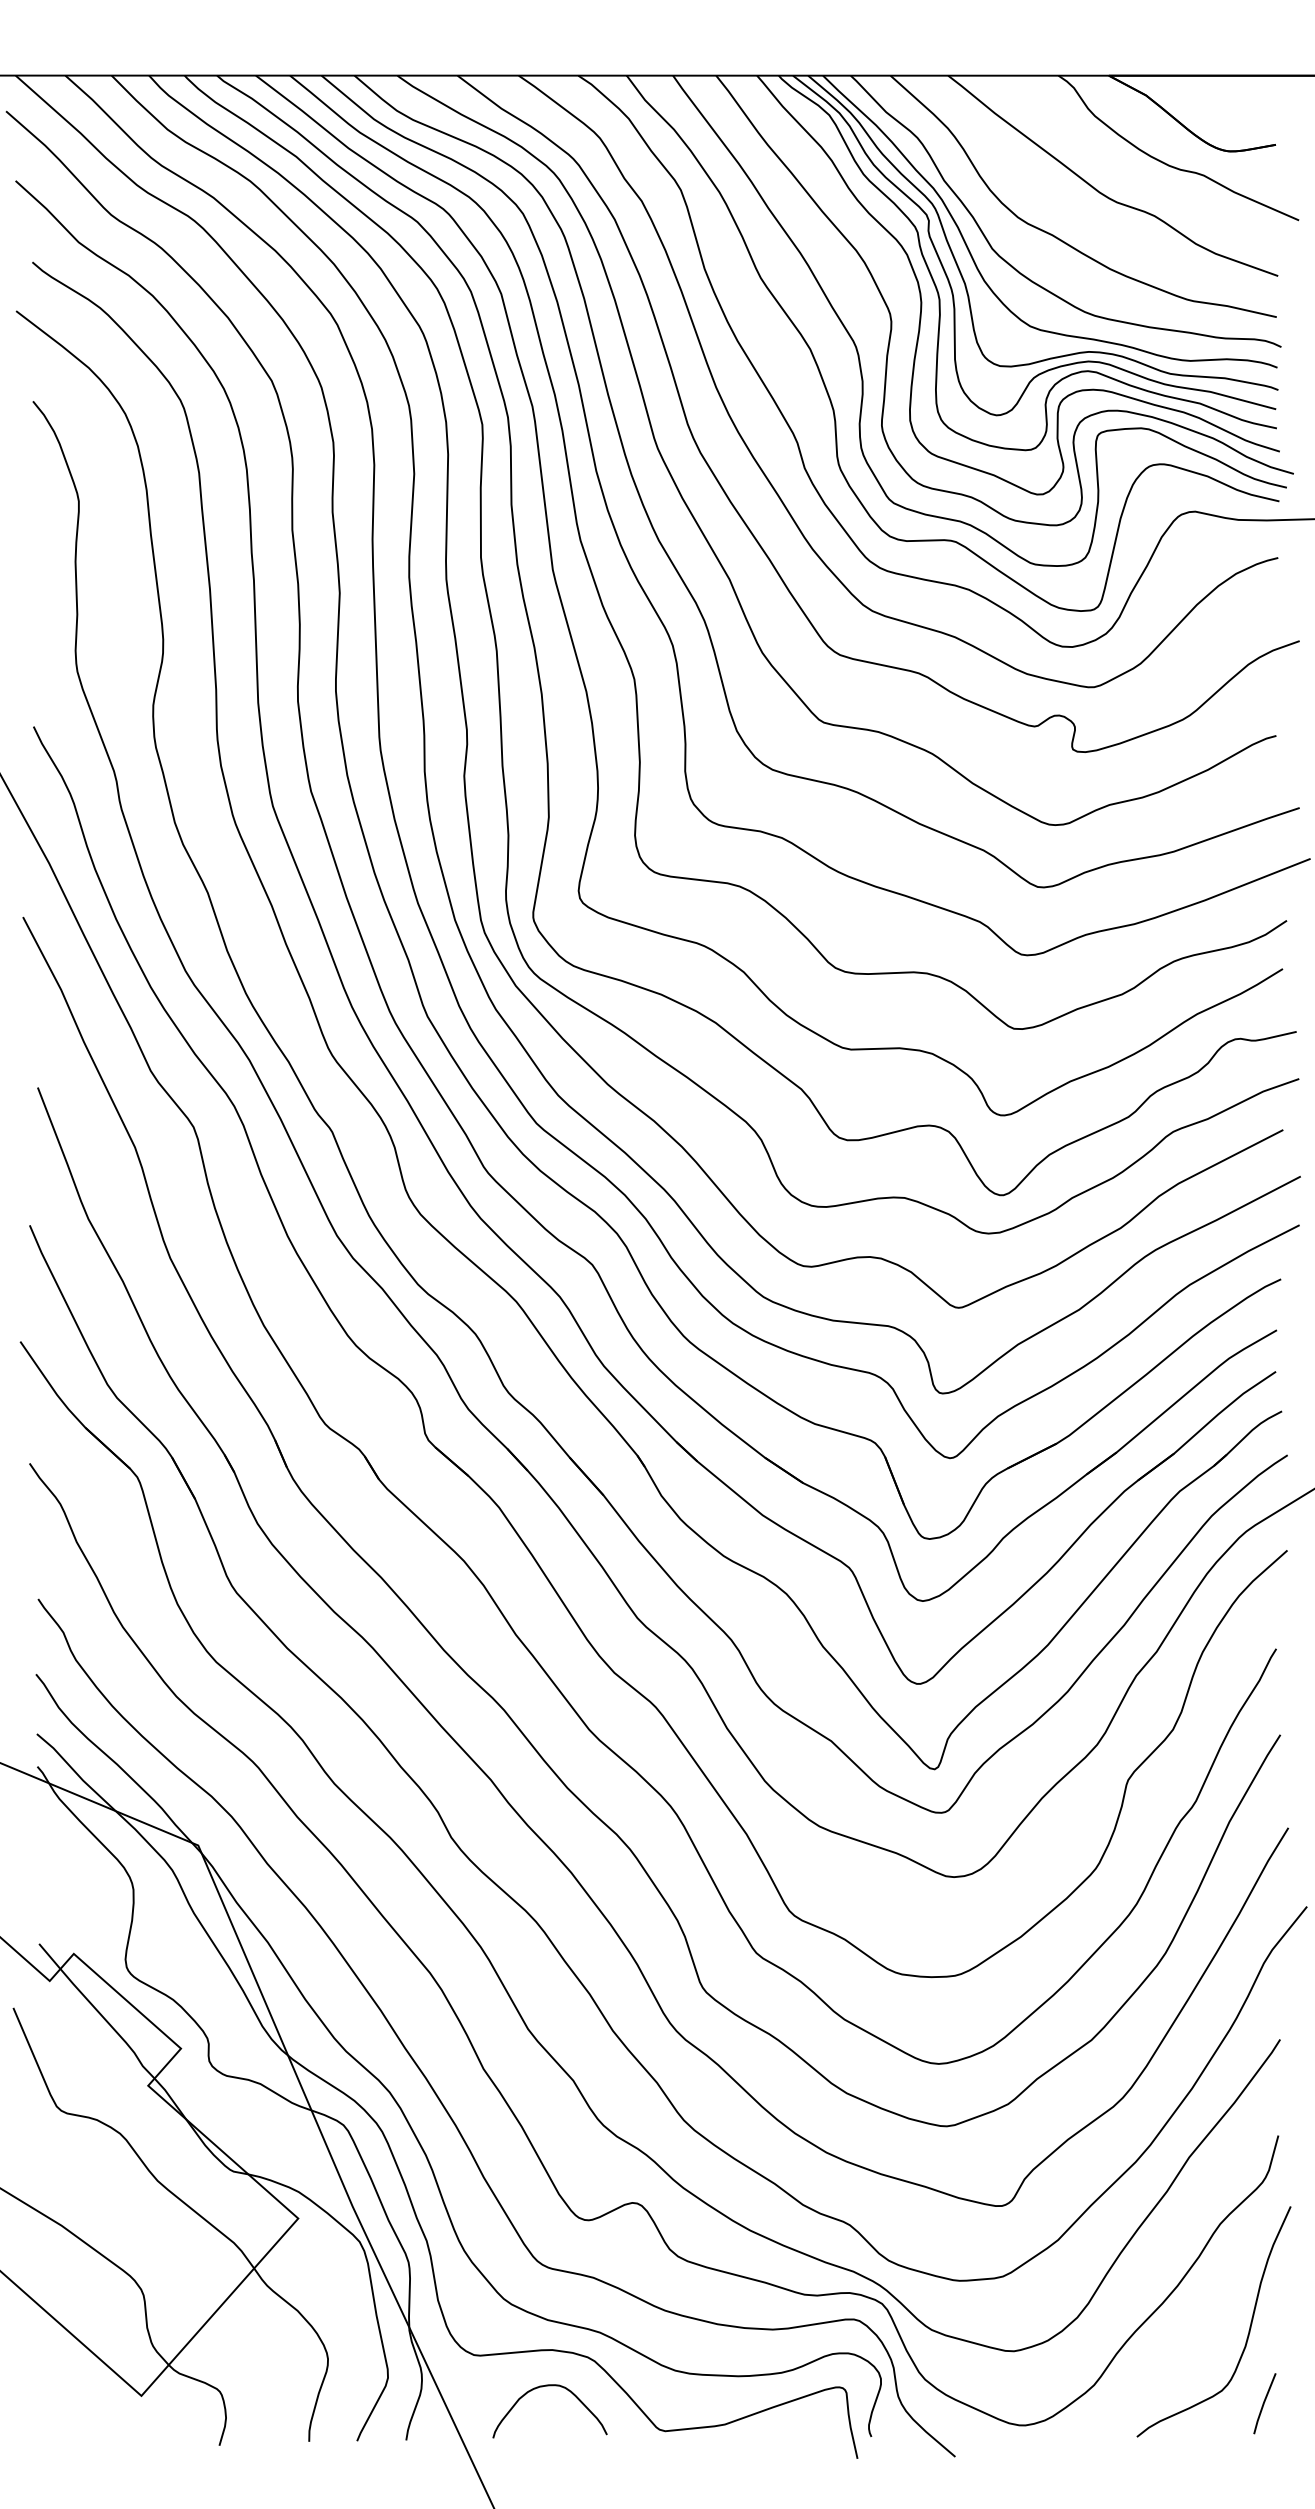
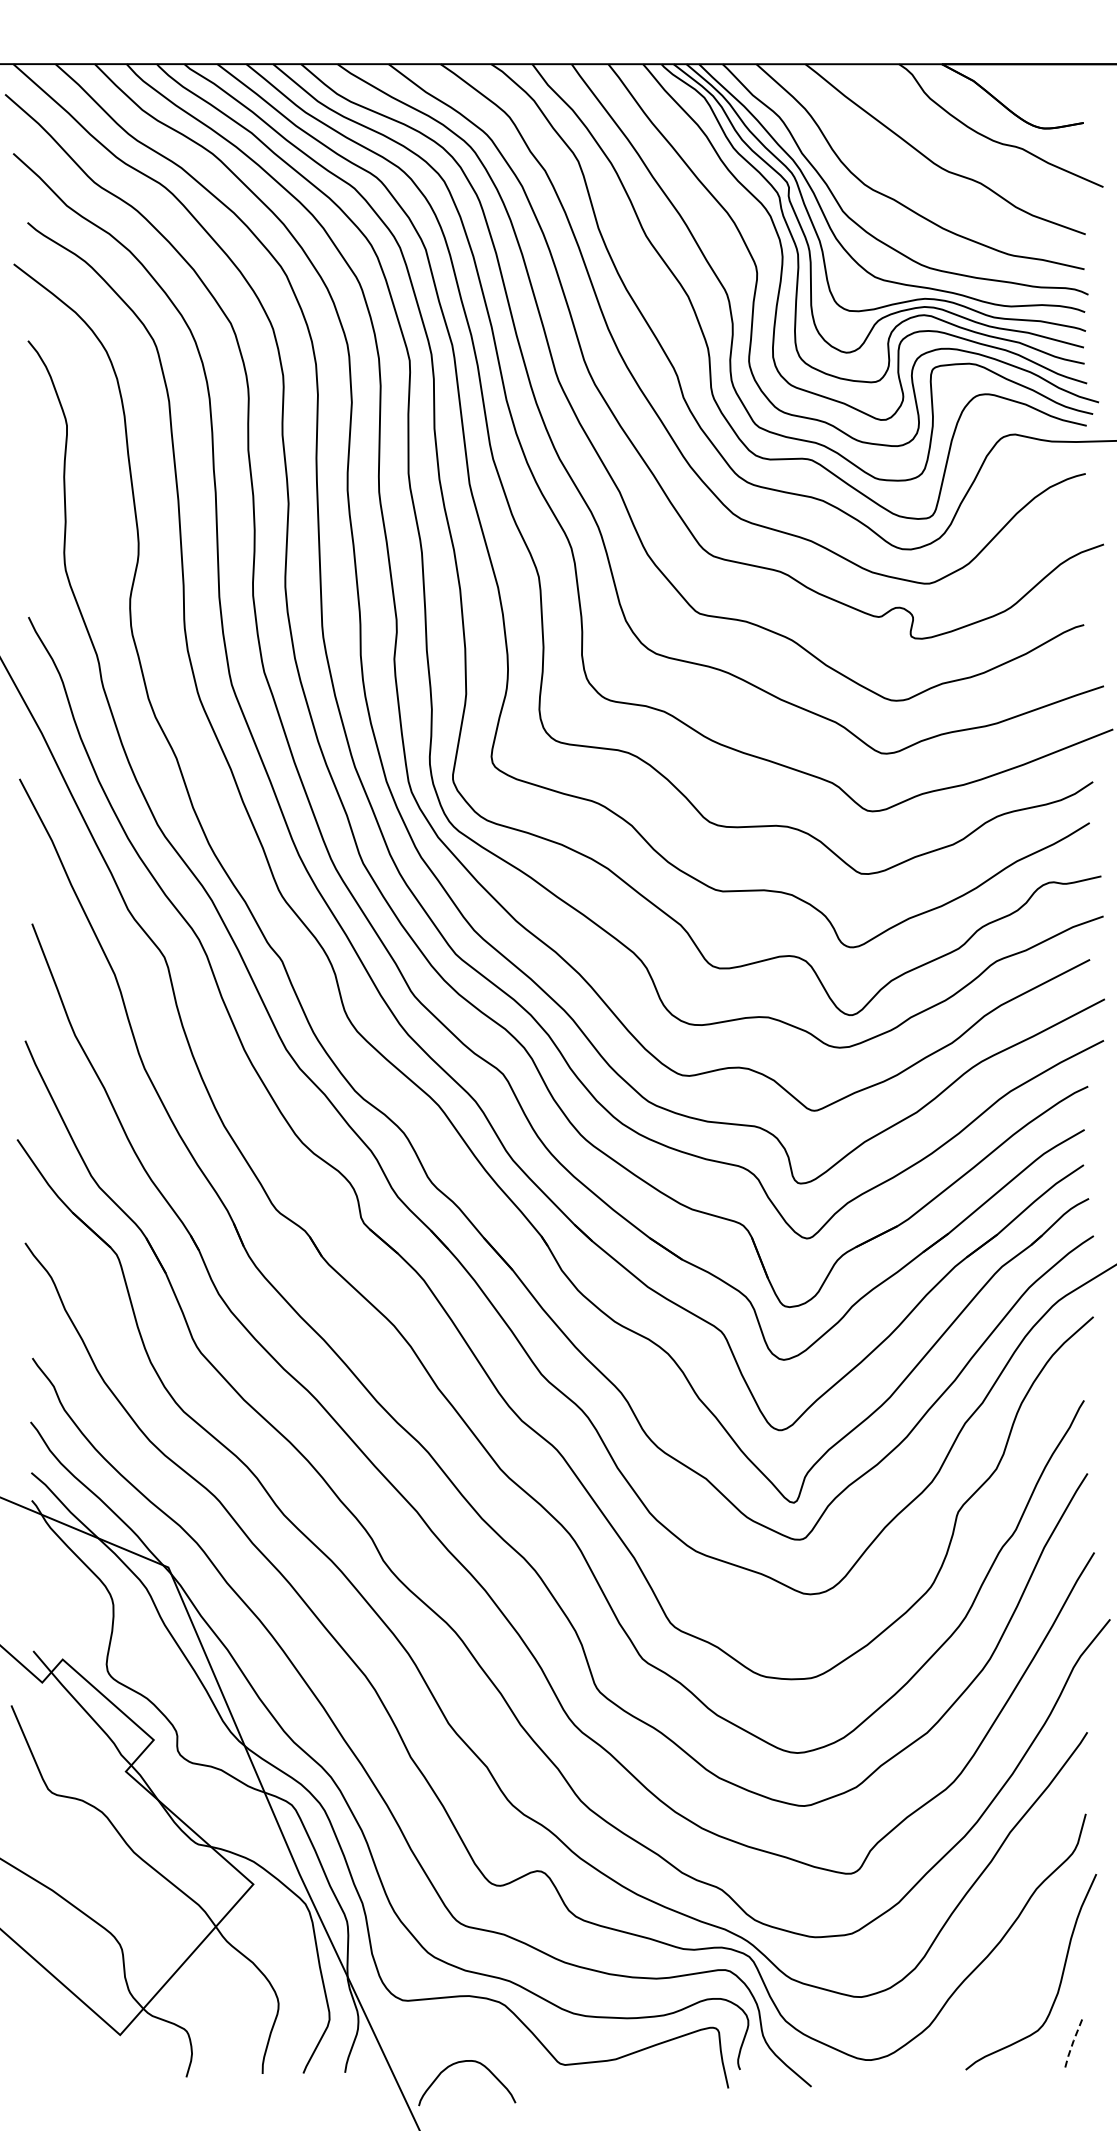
curve: (546, 2387) -> (464, 2062), moved
line: (1263, 2403) -> (1073, 2041), solid -> dashed

